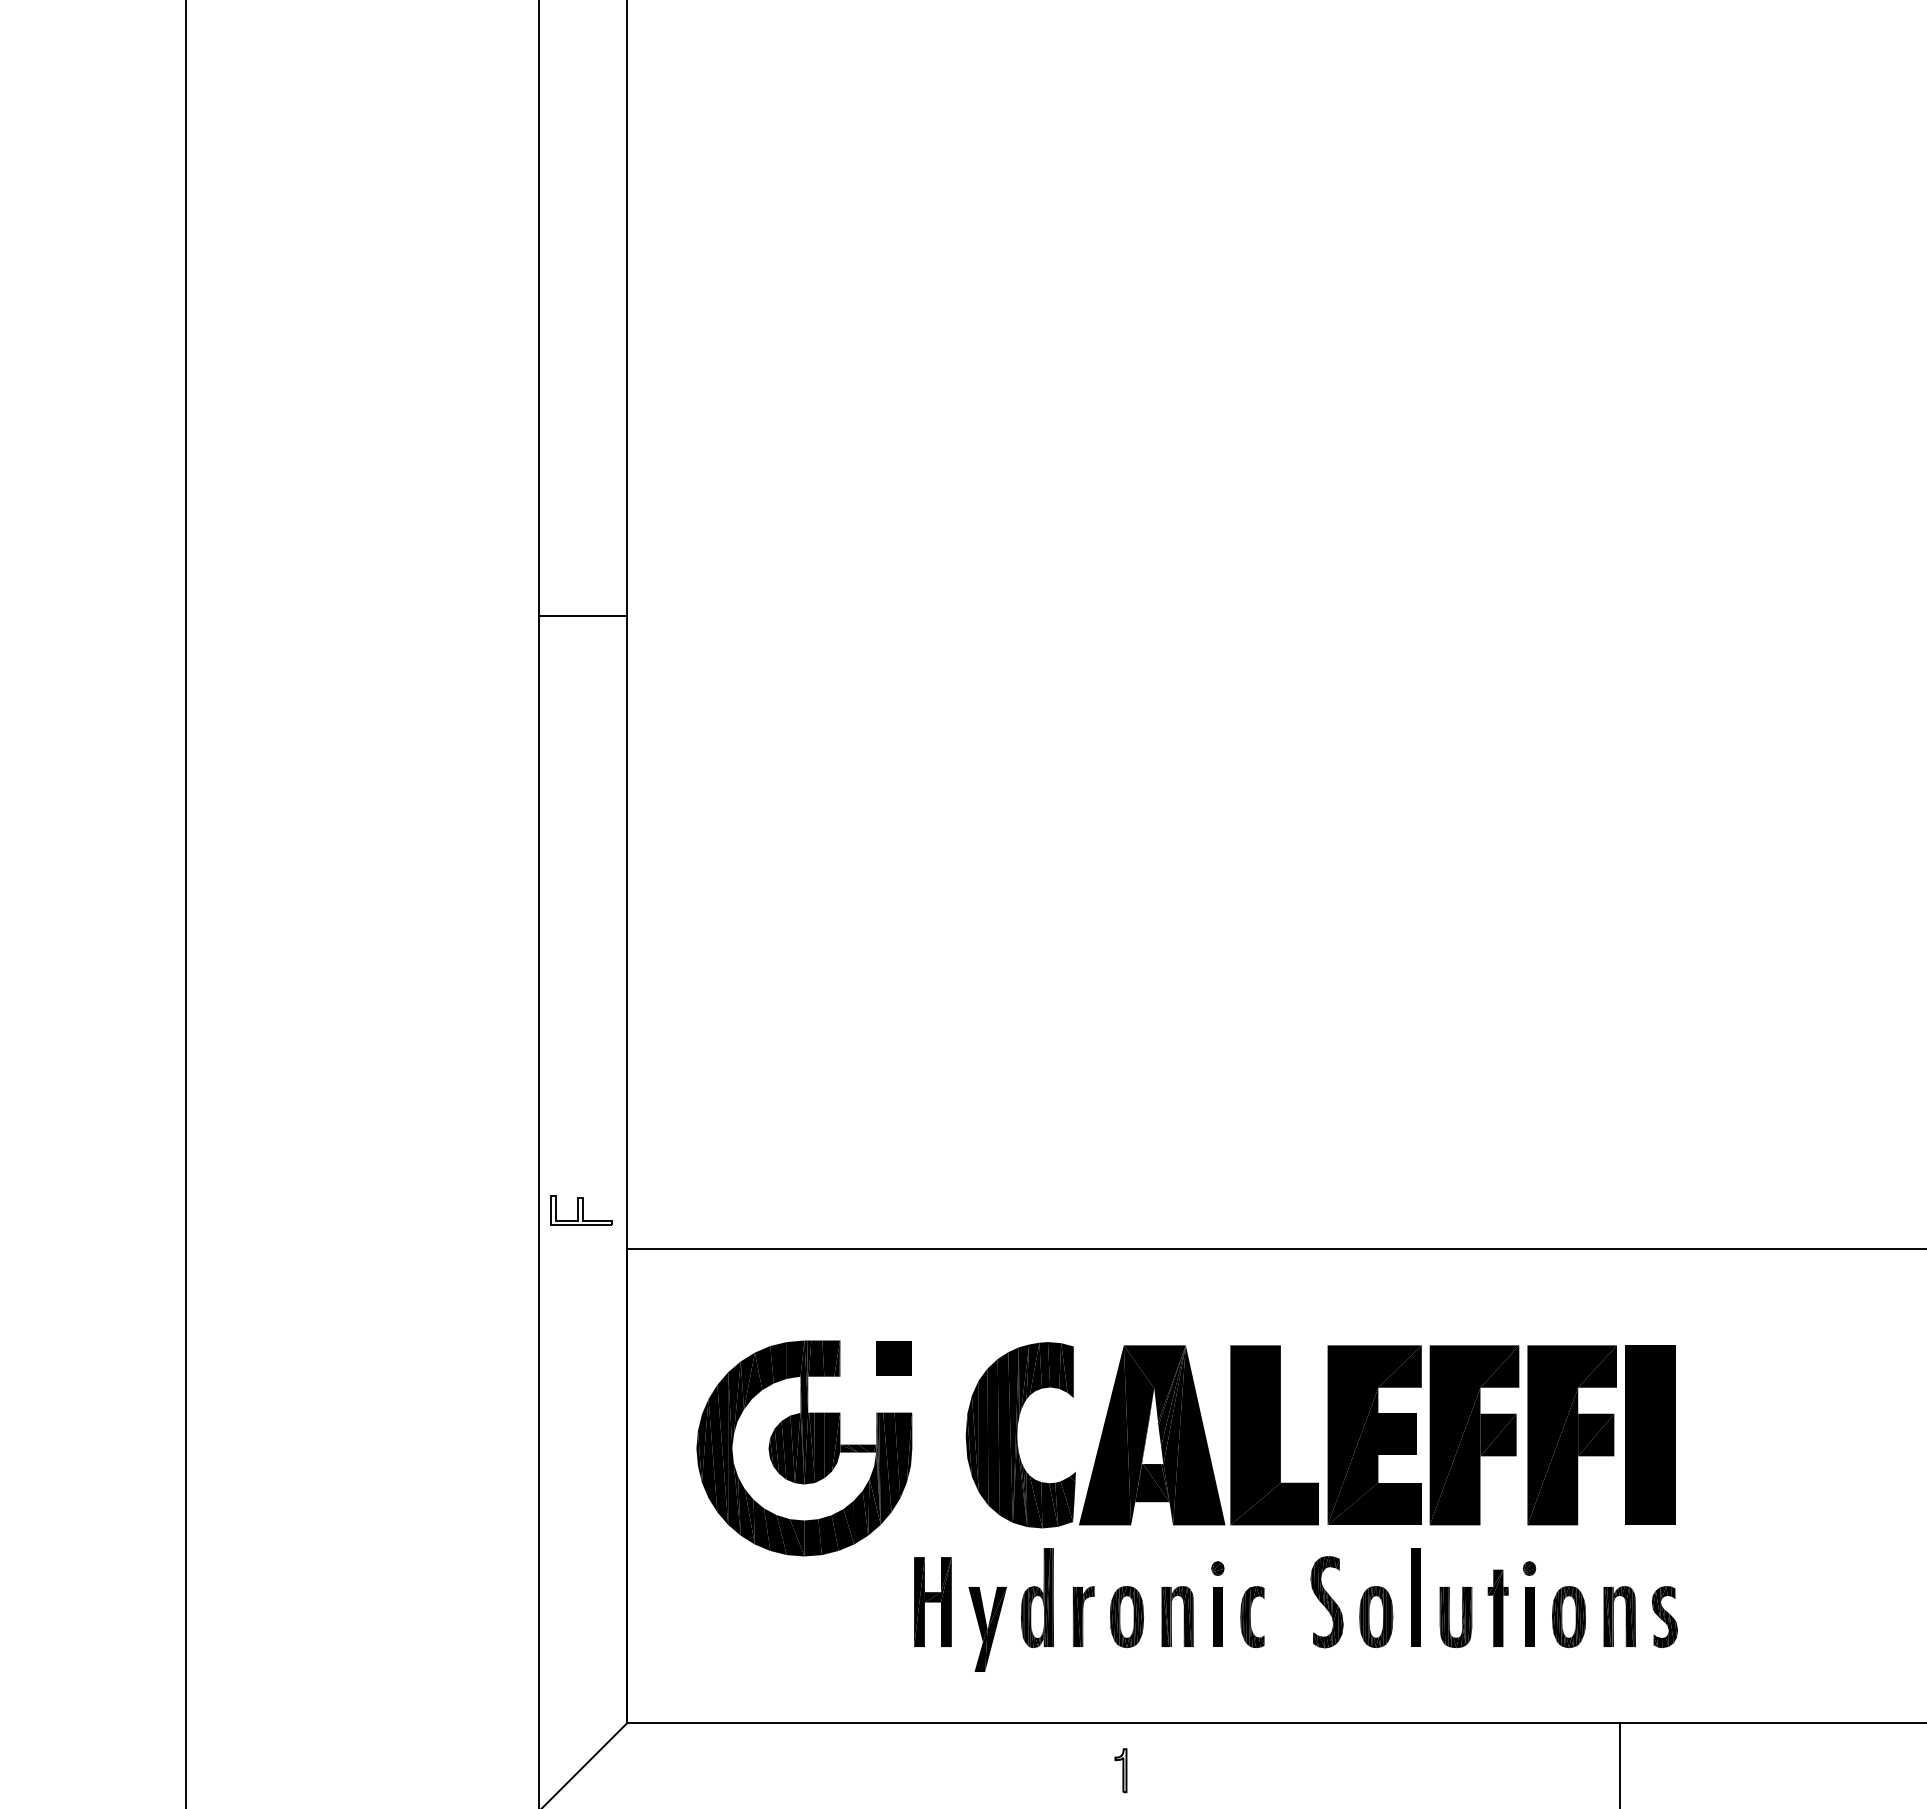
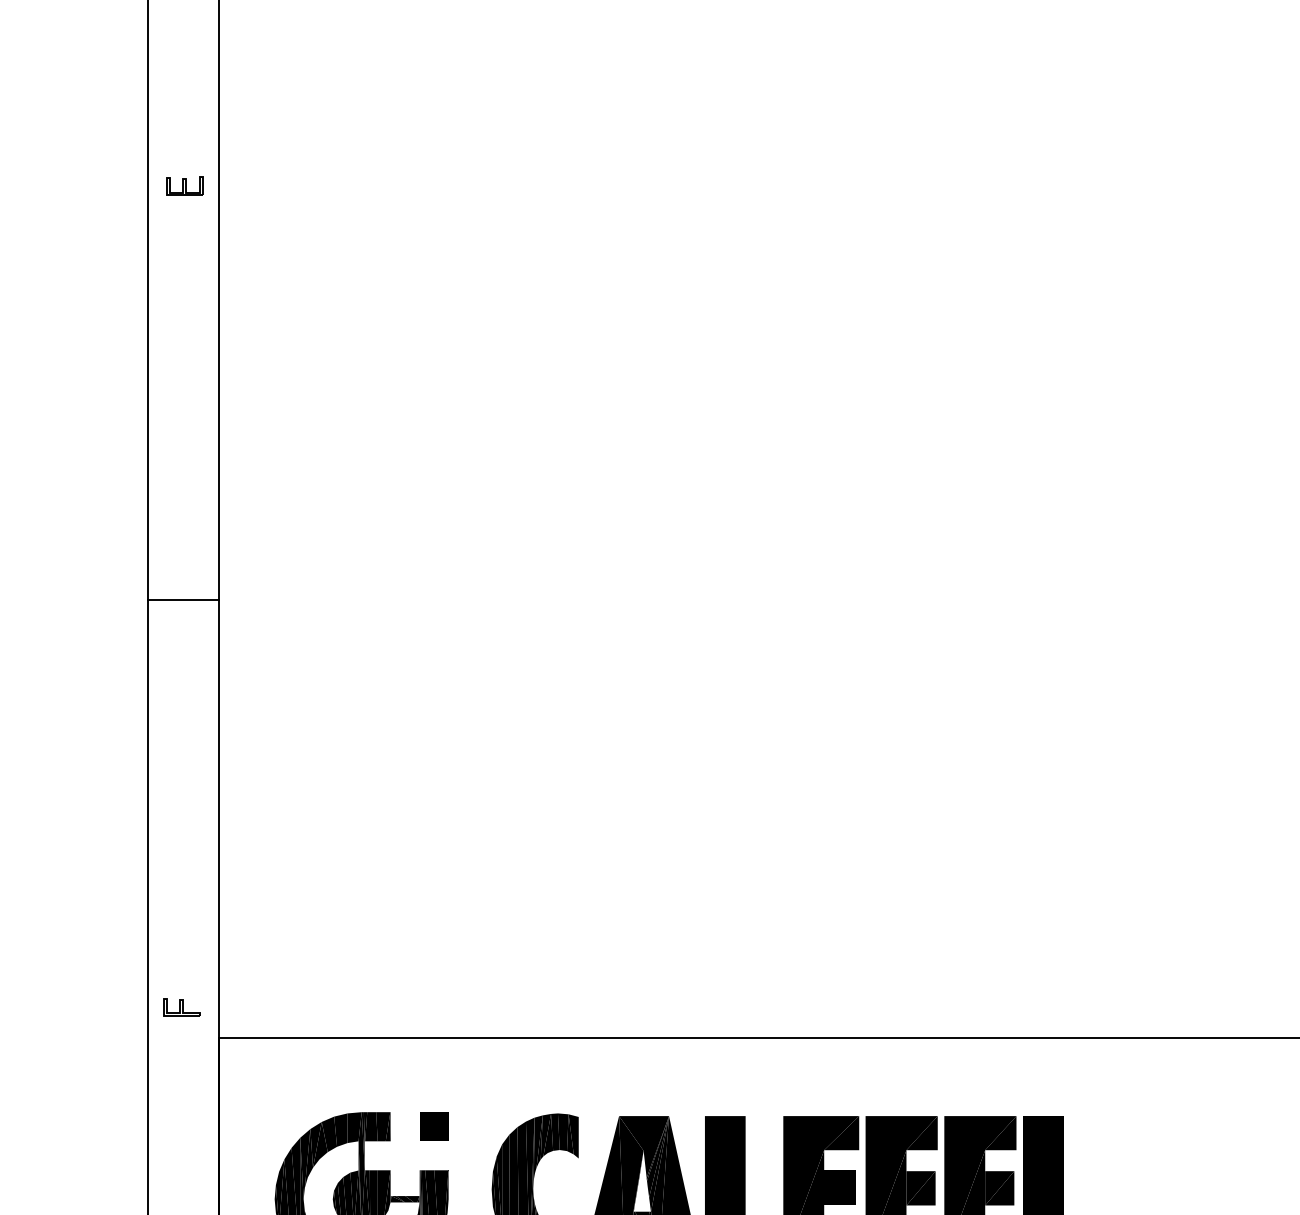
part: (584, 191) -> (184, 186), added
line: (582, 615) -> (182, 599), moved
part: (580, 1210) -> (181, 1007), size x0.71

